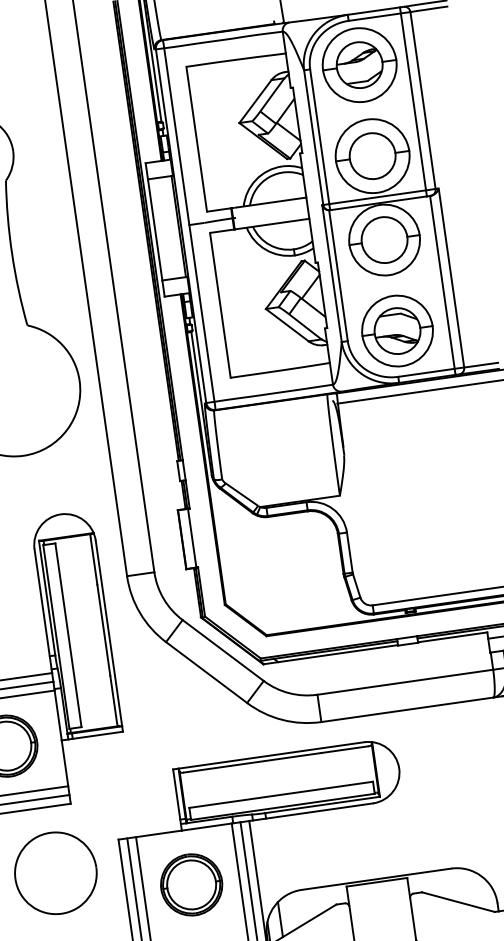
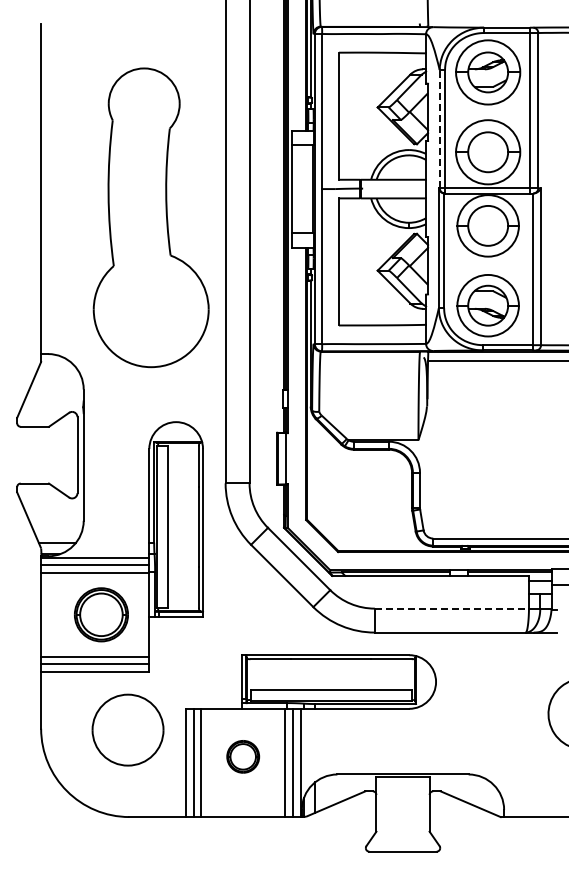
line: (313, 136) -> (439, 128), solid -> dashed
line: (406, 682) -> (452, 608), solid -> dashed
part: (190, 884) -> (242, 756), size x0.6

